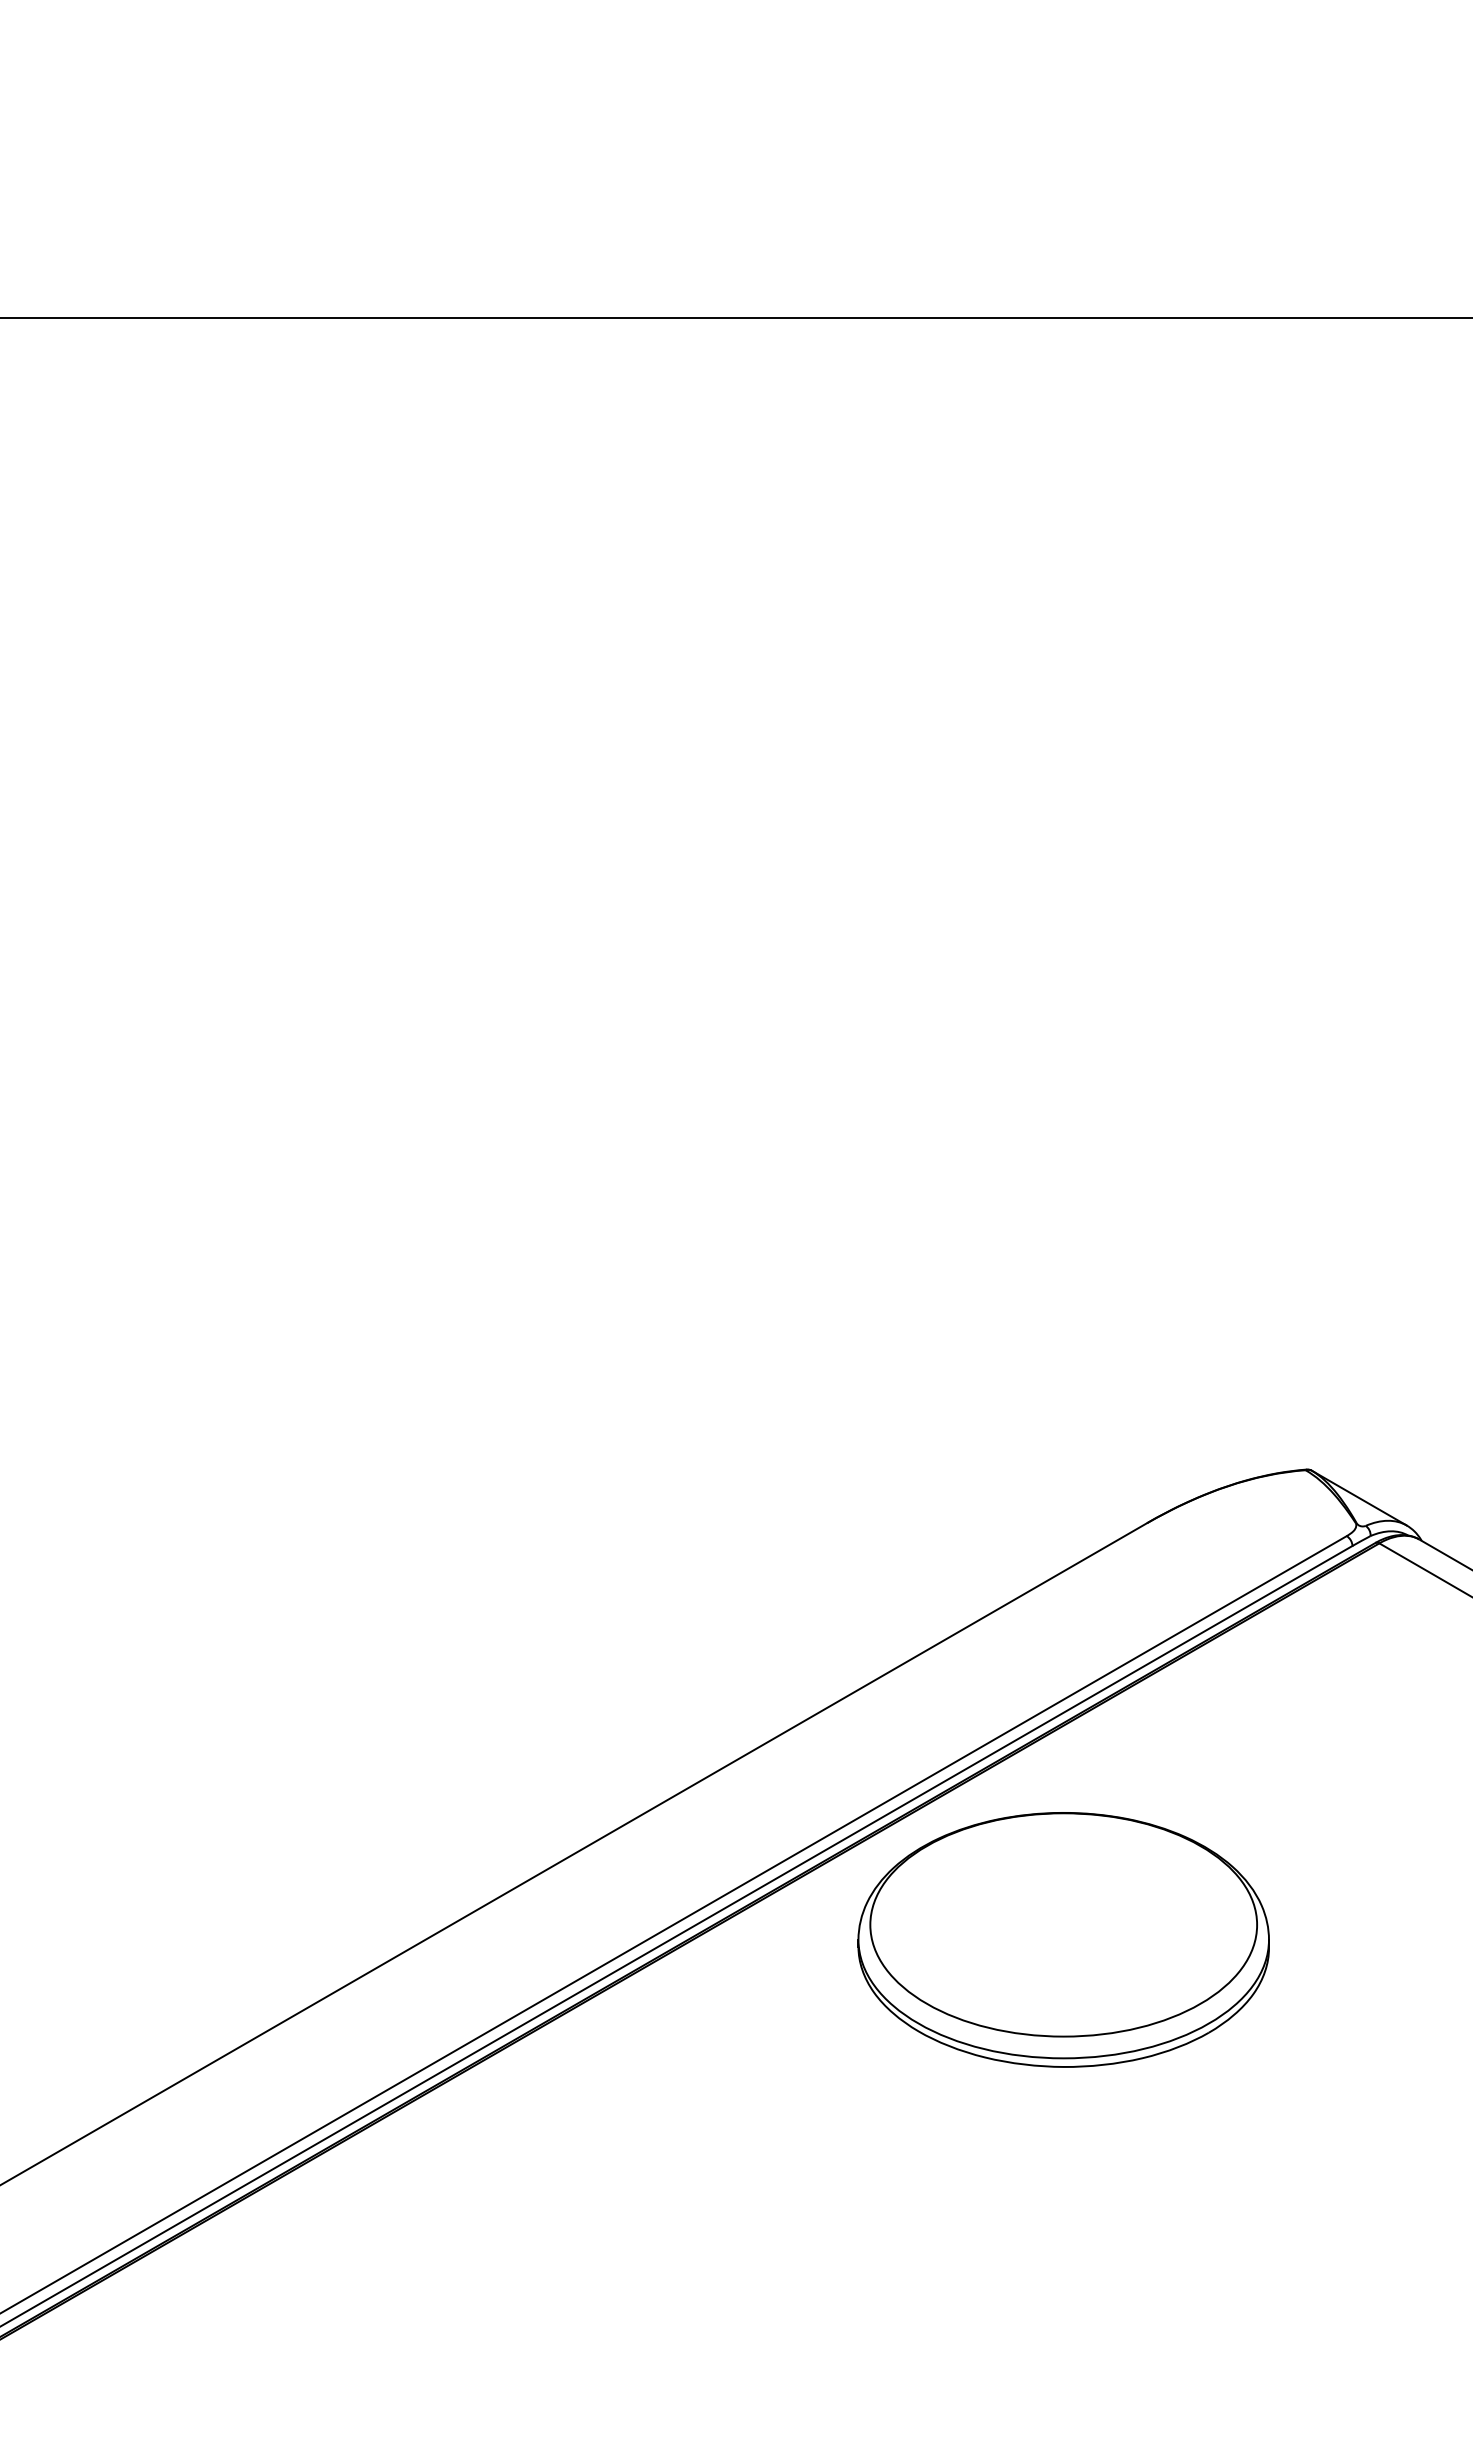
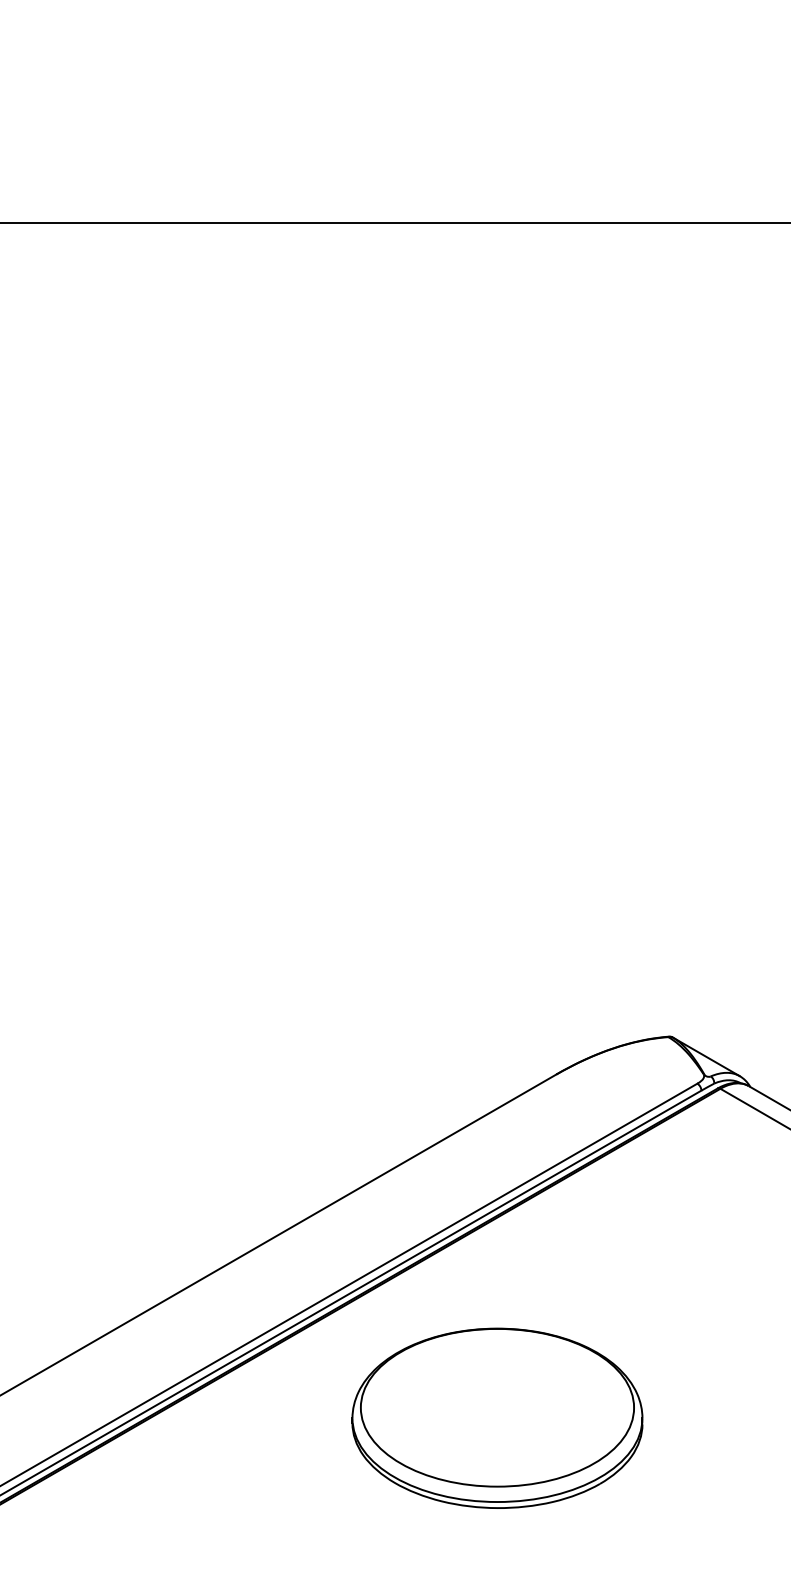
part: (1063, 1939) -> (497, 1418), moved

